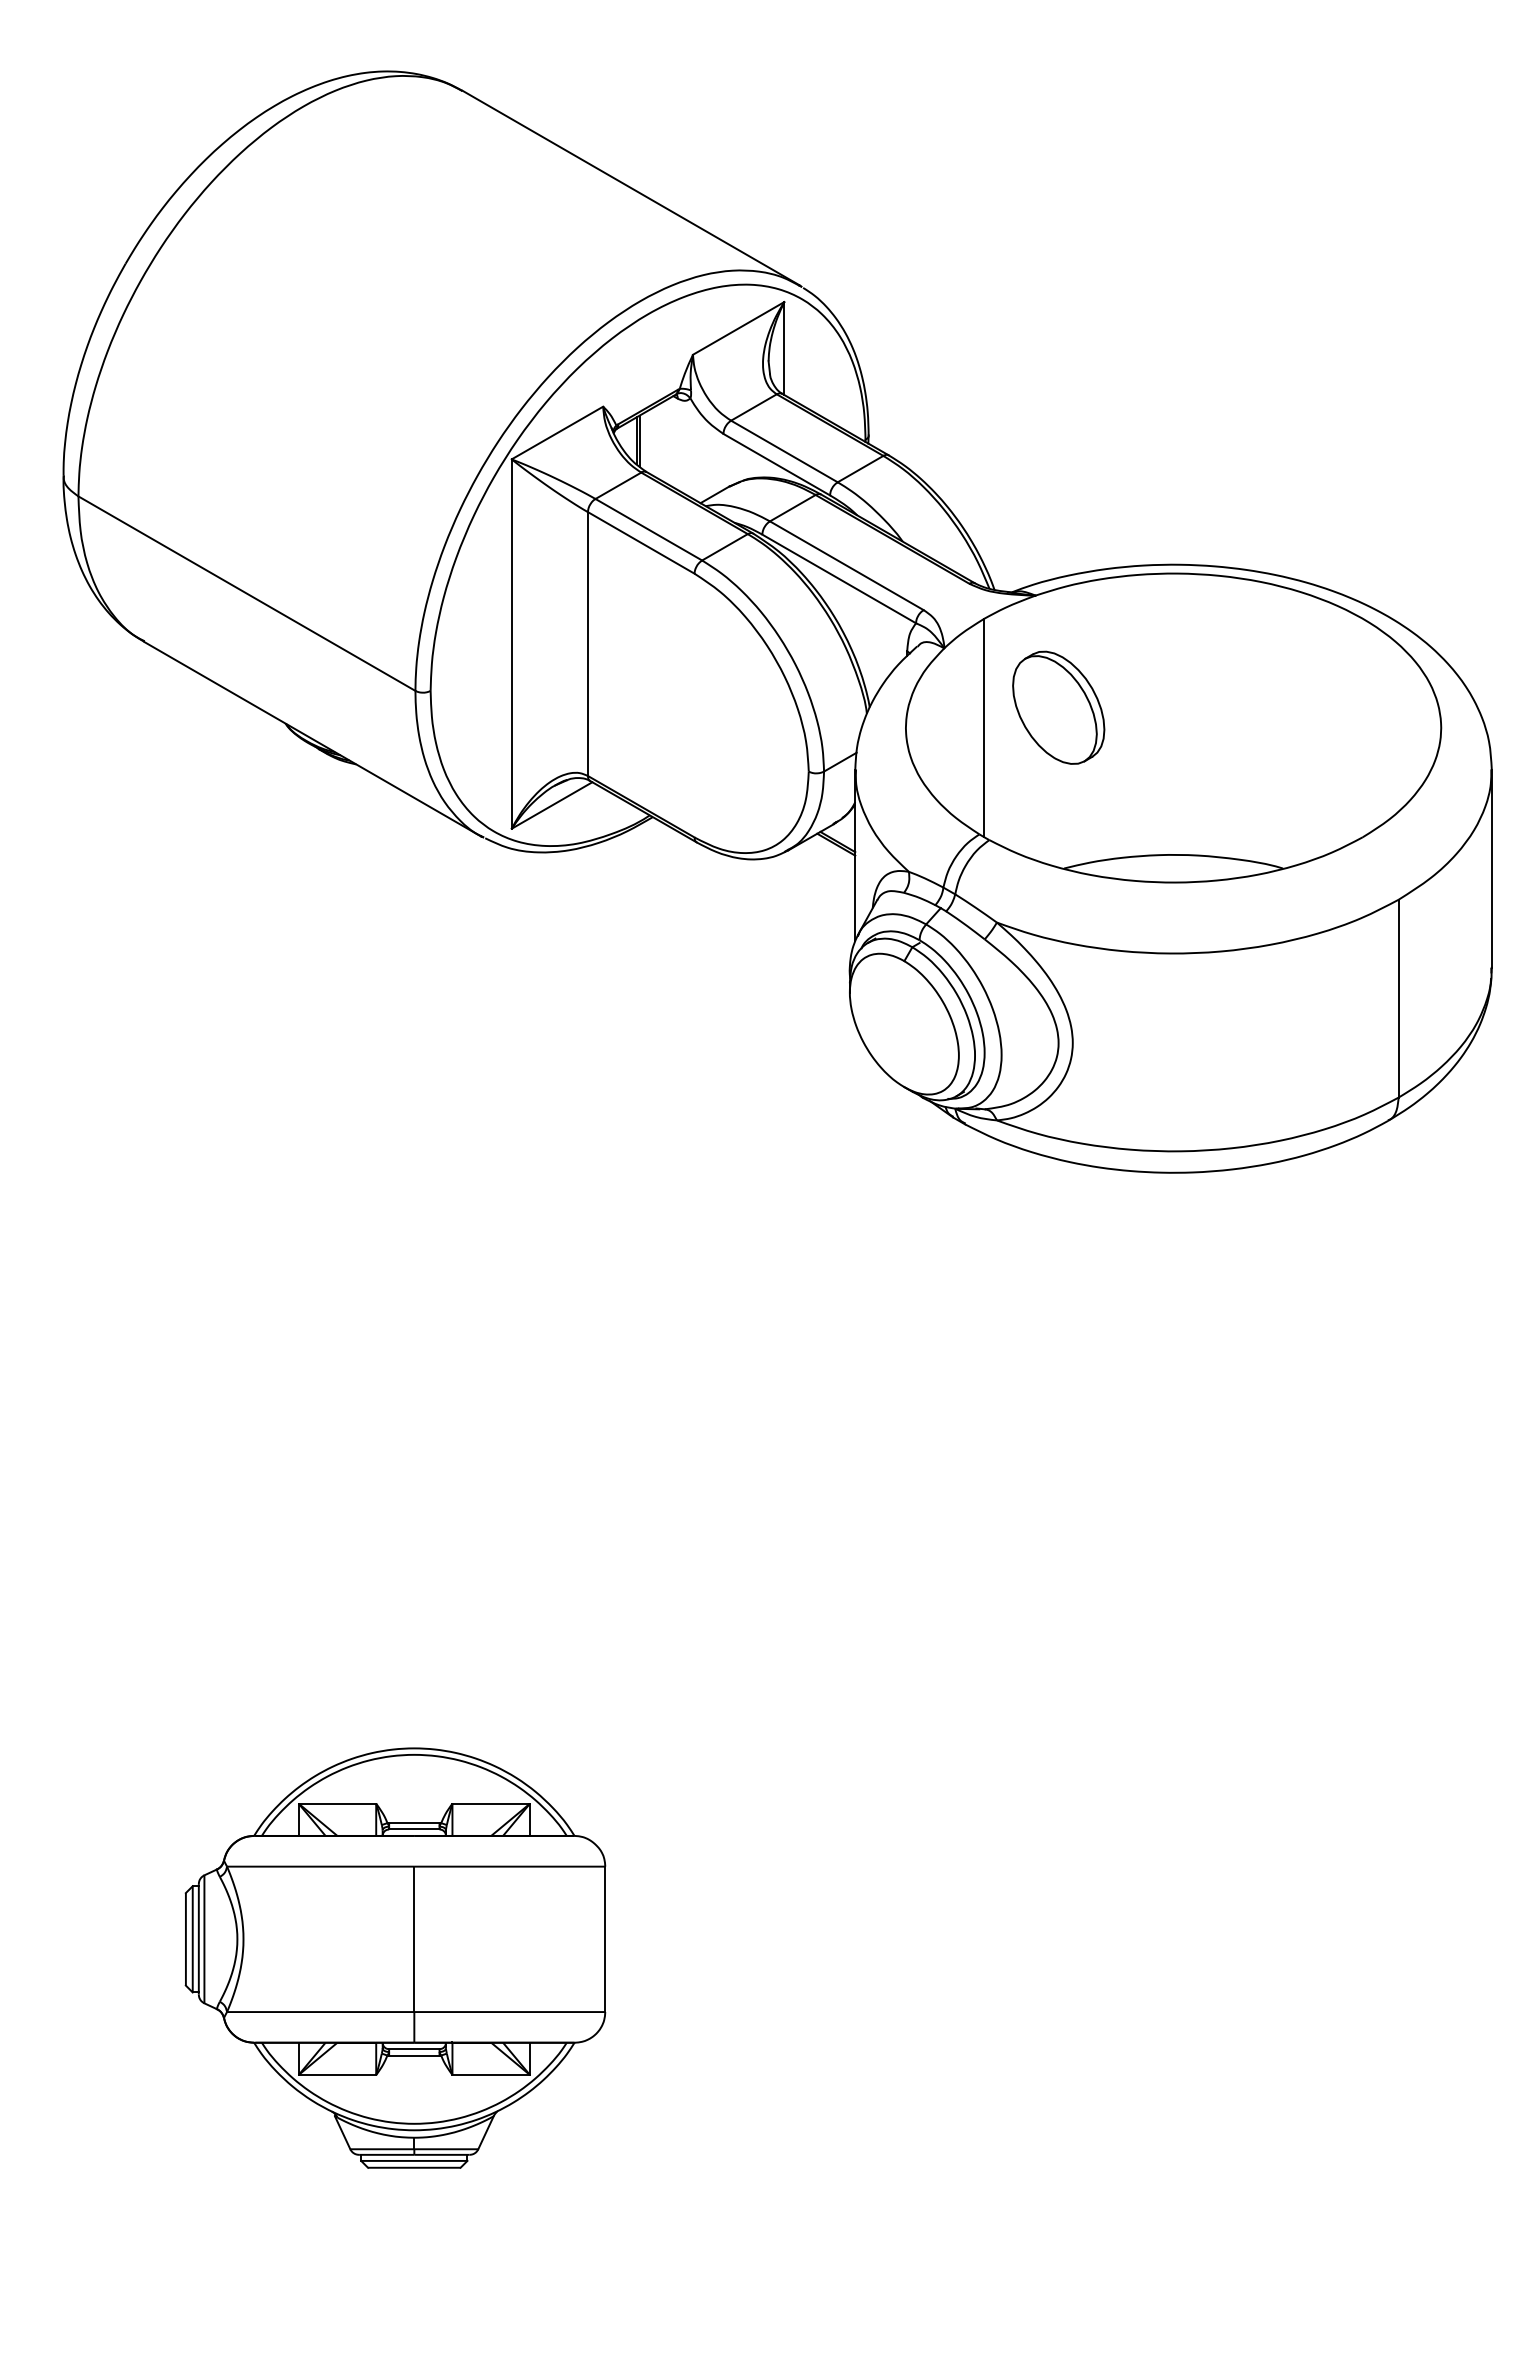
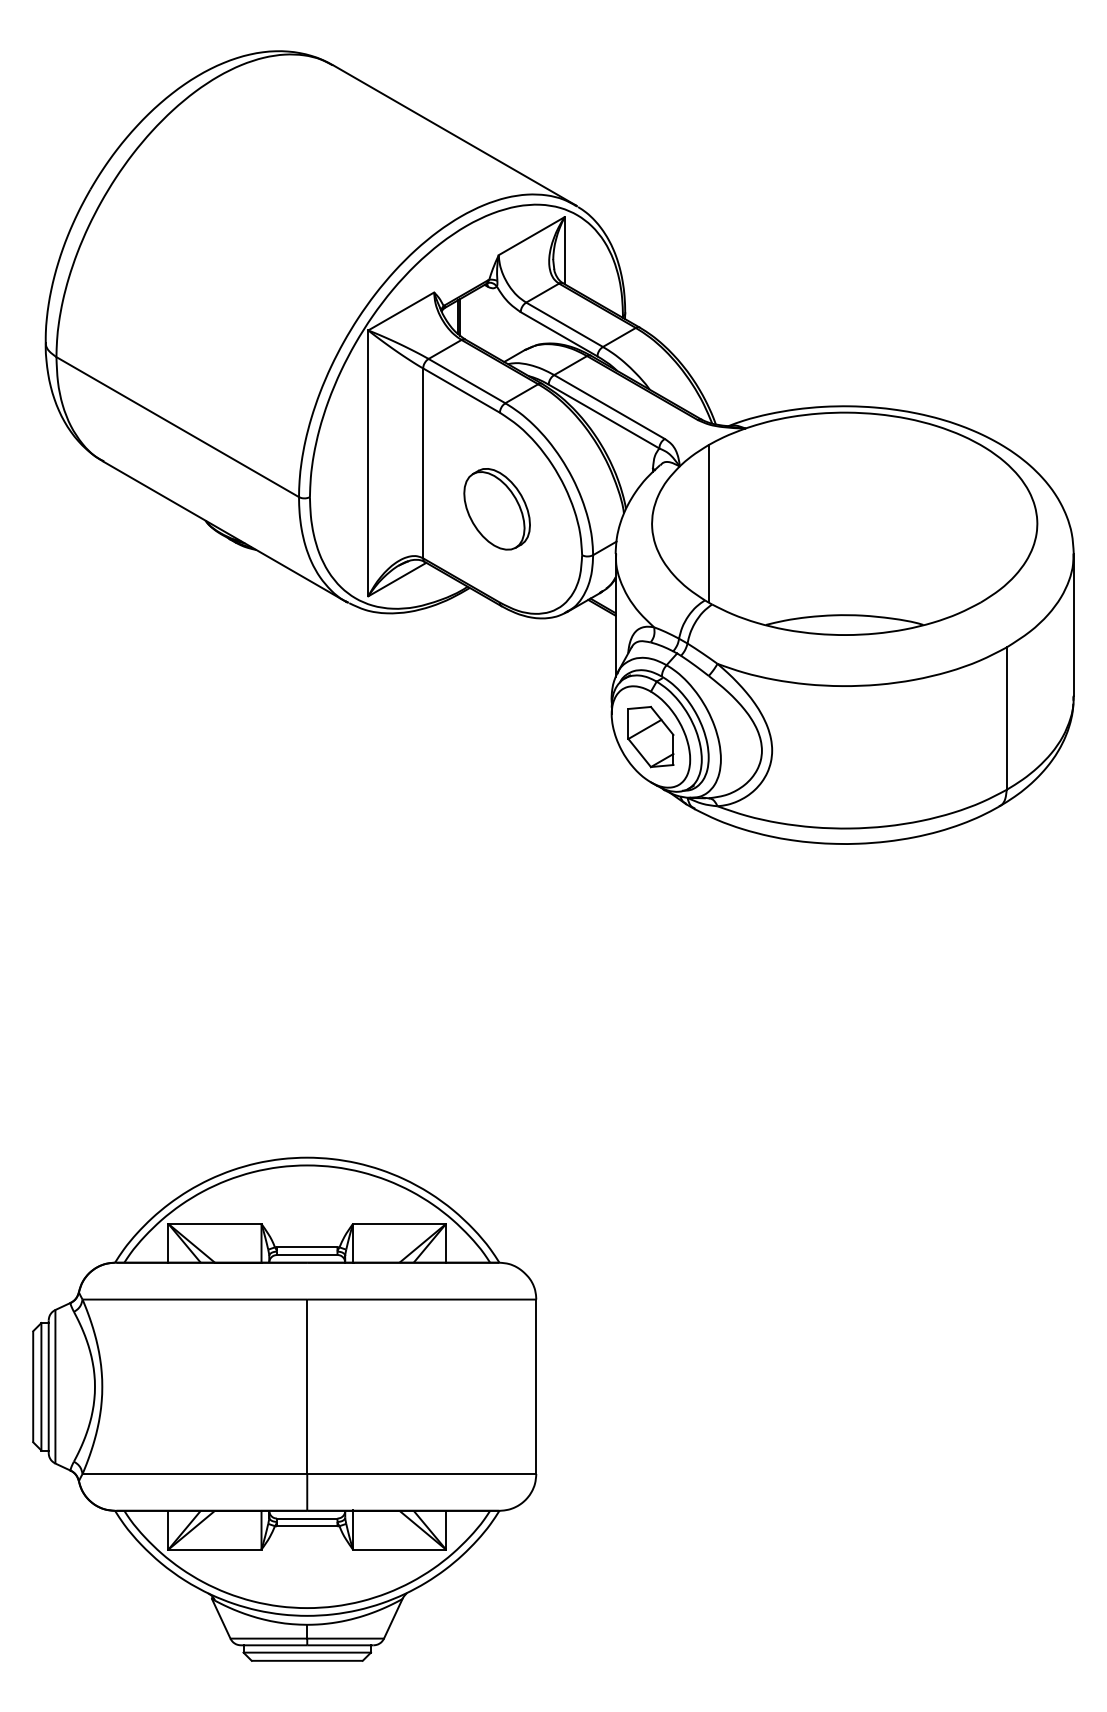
part: (1058, 707) -> (496, 509), moved
part: (903, 1024) -> (650, 737), added
part: (395, 1957) -> (284, 1408), size x1.67

